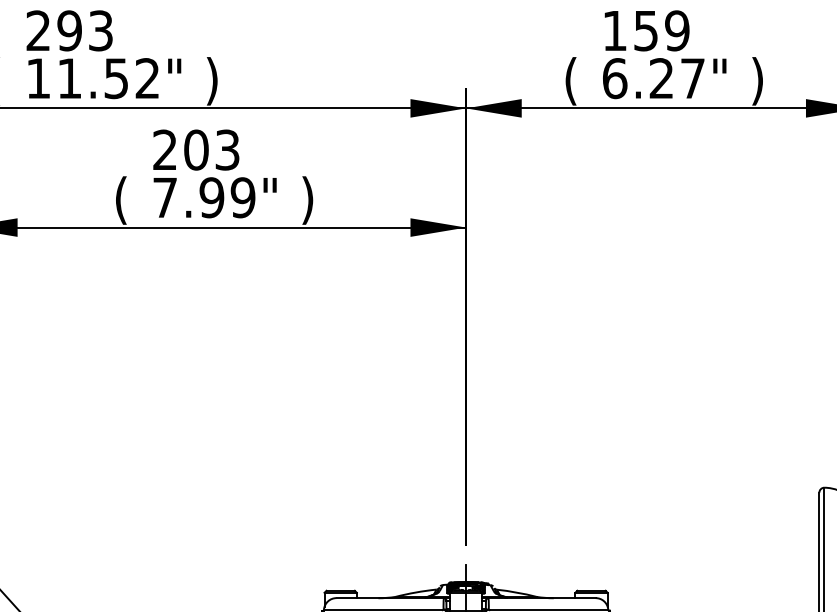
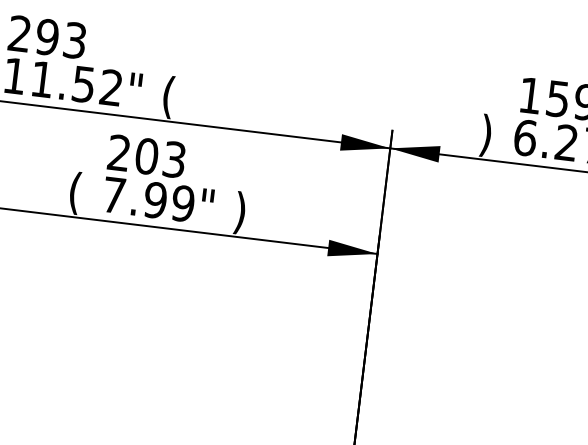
text: (211, 81) -> (167, 97), ) -> (
text: (570, 81) -> (485, 135), ( -> )

